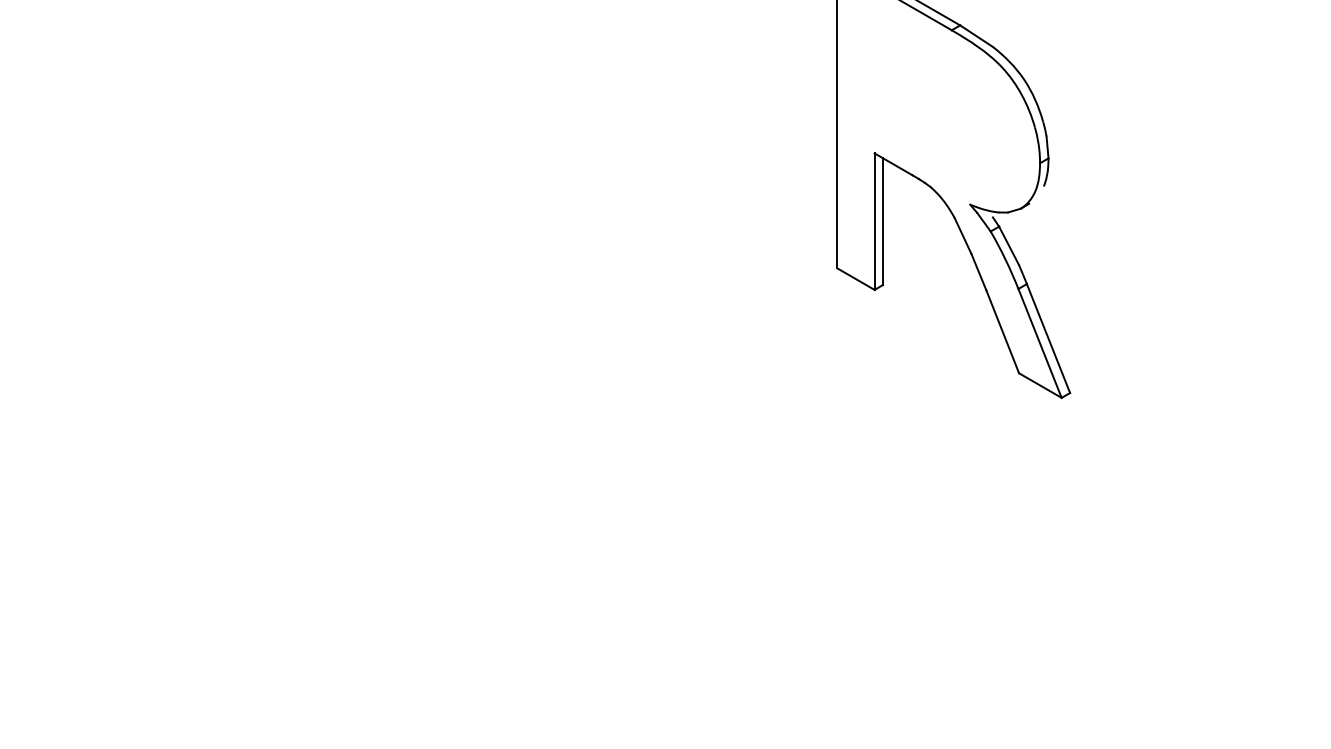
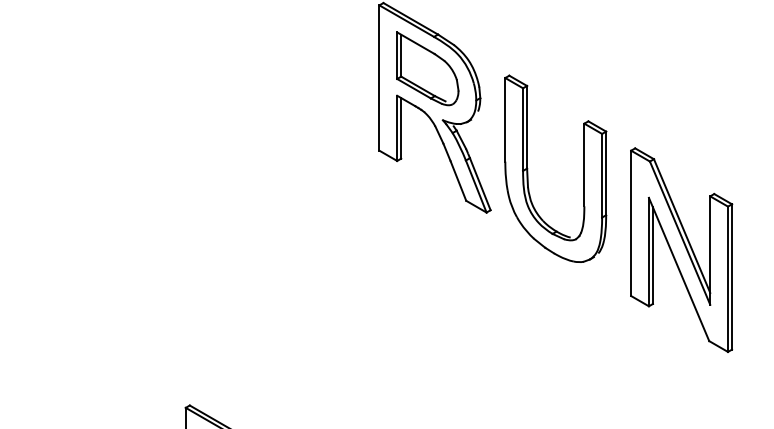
part: (938, 96) -> (427, 68), added
part: (1149, 305) -> (528, 168), added

